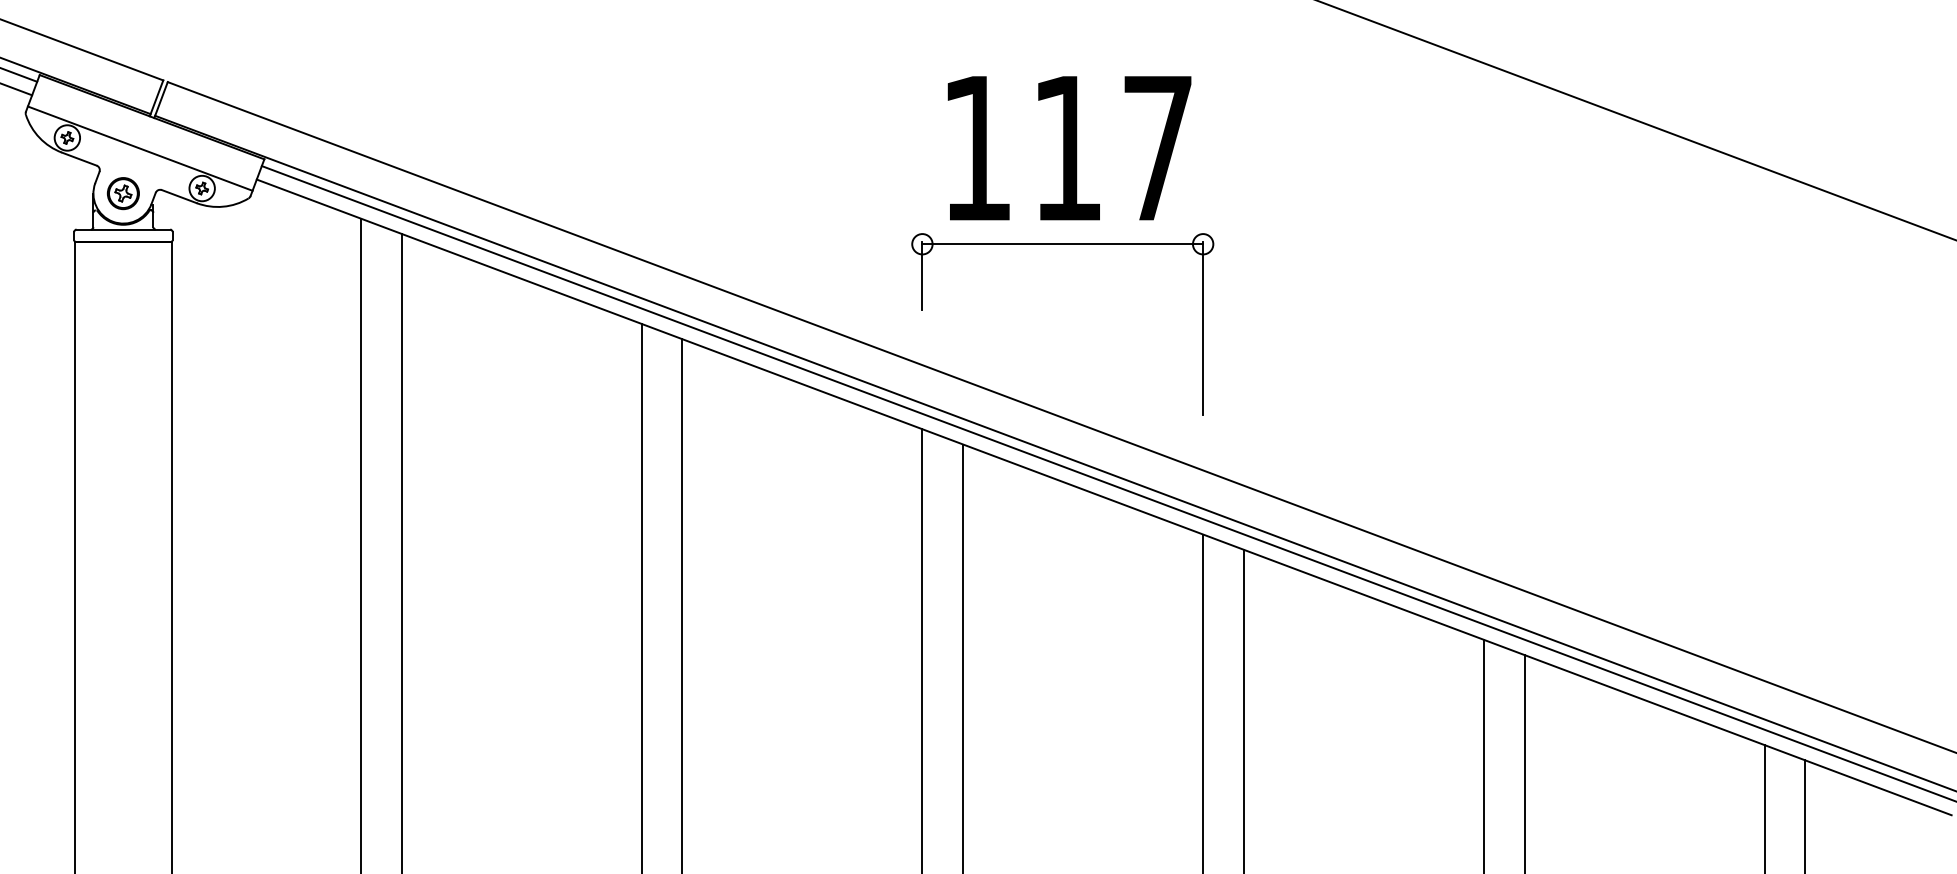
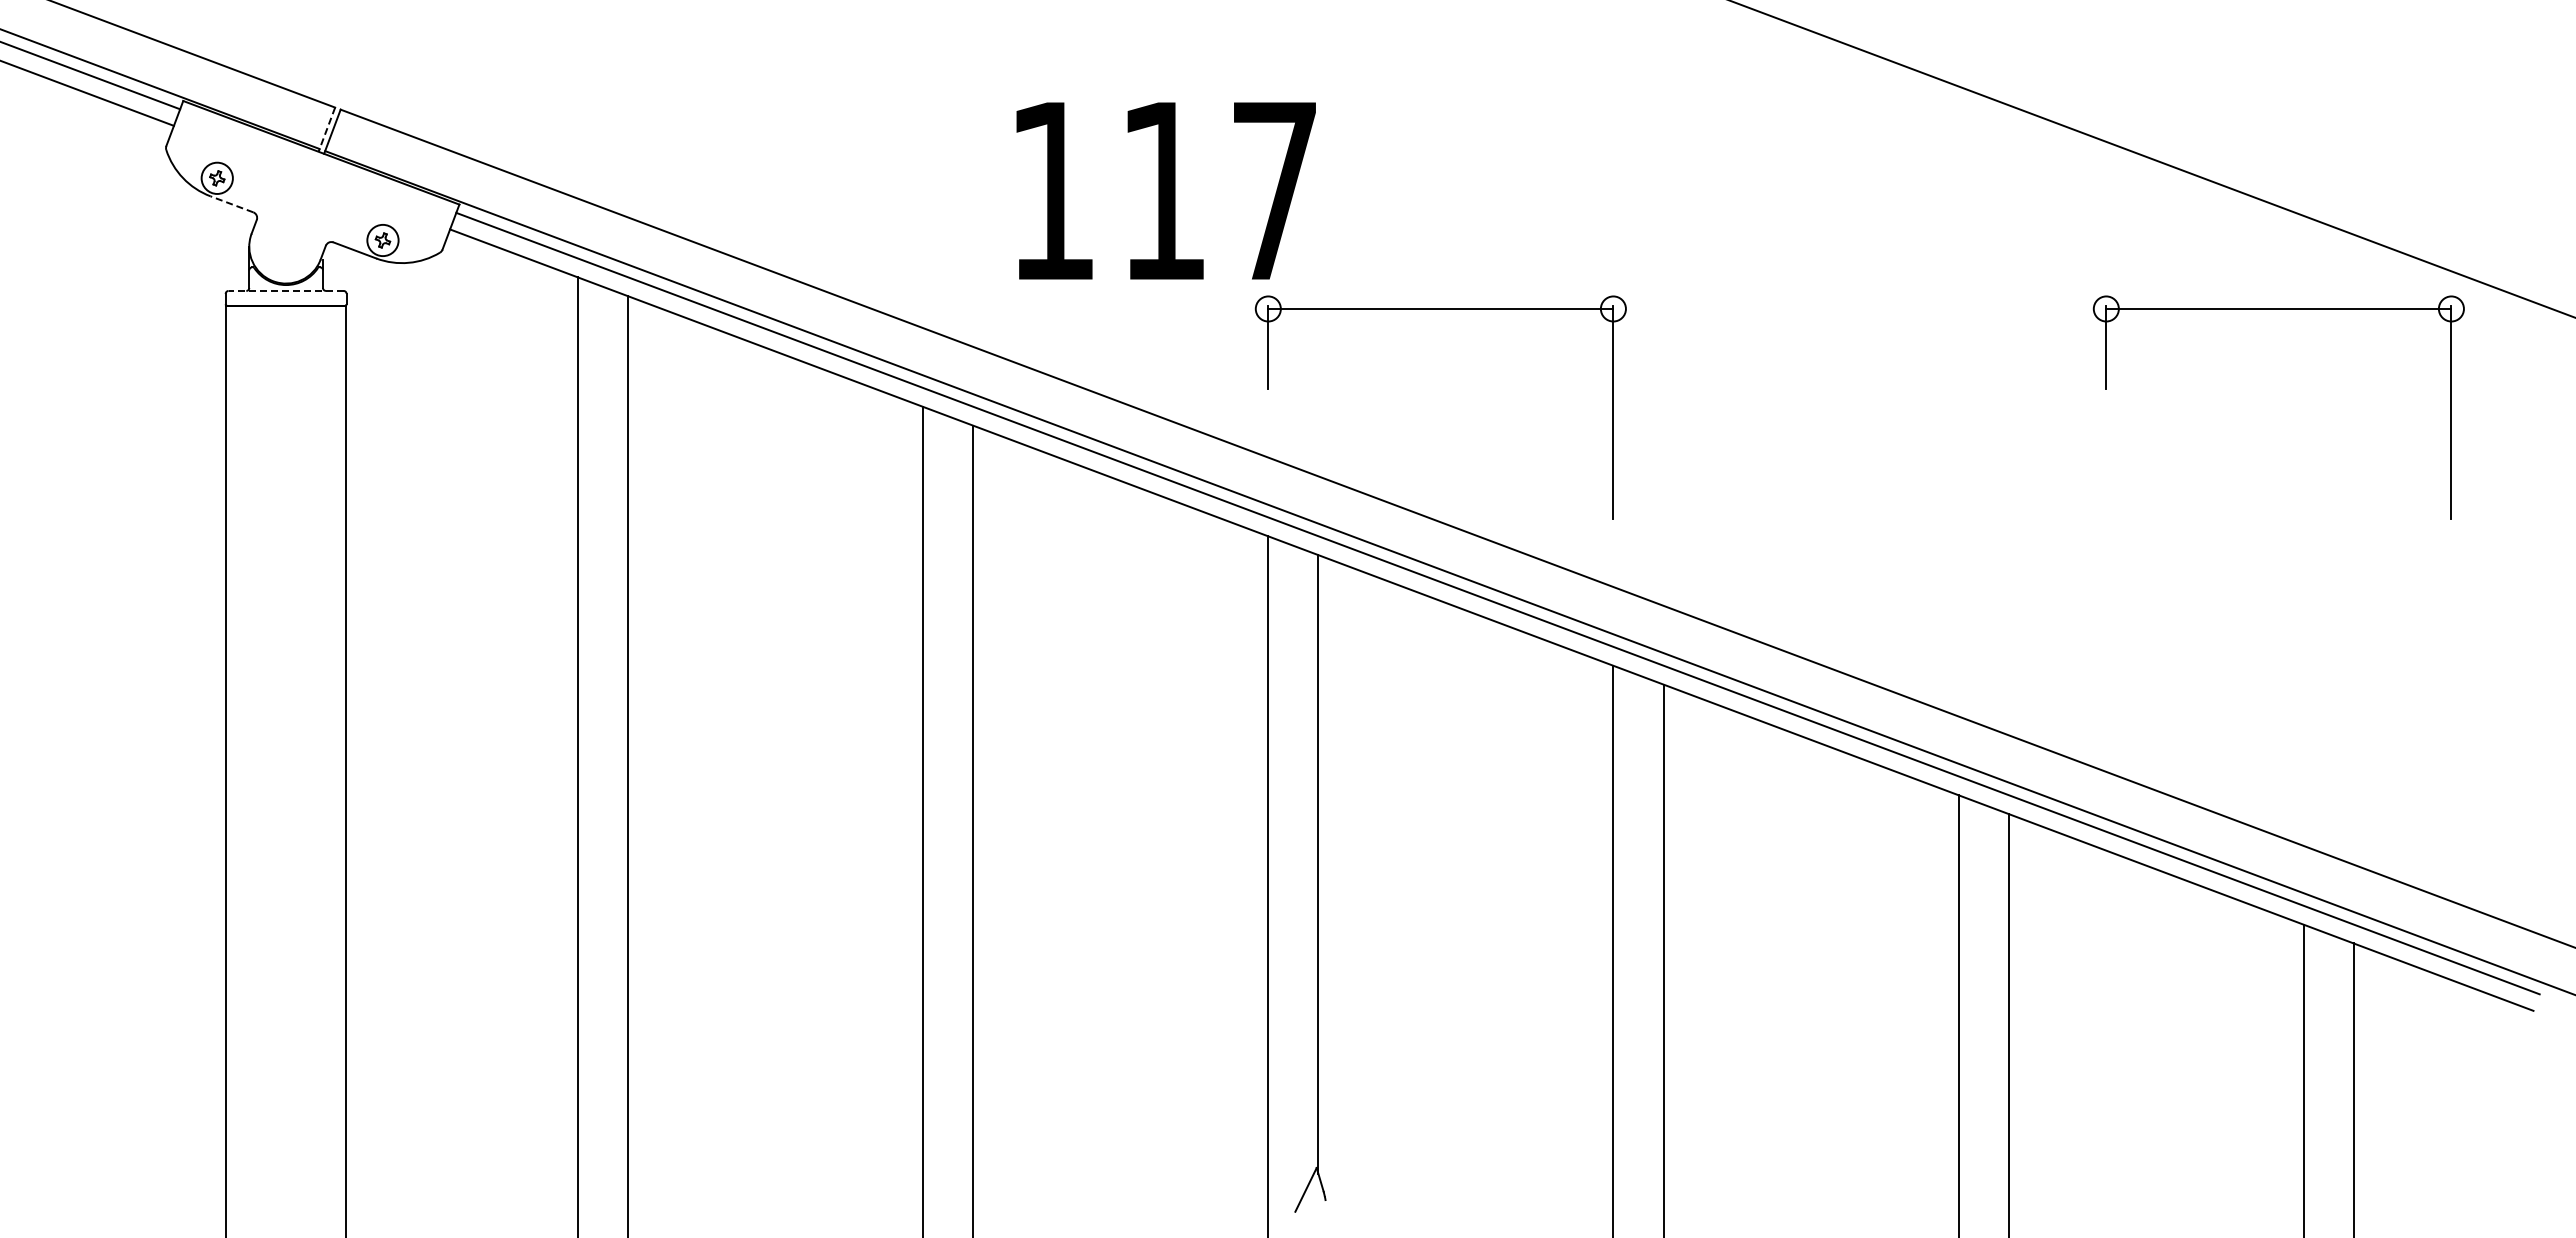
line: (156, 98) -> (326, 129), solid -> dashed
text: (1068, 147) -> (1165, 190), moved
line: (139, 148) -> (306, 191), removed
line: (78, 159) -> (231, 204), solid -> dashed
part: (123, 193) -> (286, 246), removed
line: (123, 229) -> (286, 290), solid -> dashed
part: (1744, 244) -> (2278, 309), added

